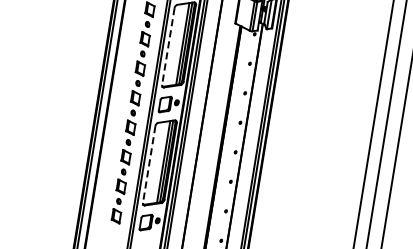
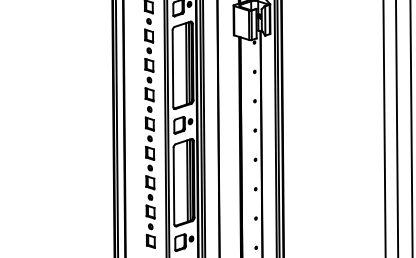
line: (167, 47) -> (172, 69), dashed -> solid
line: (148, 164) -> (173, 186), dashed -> solid

